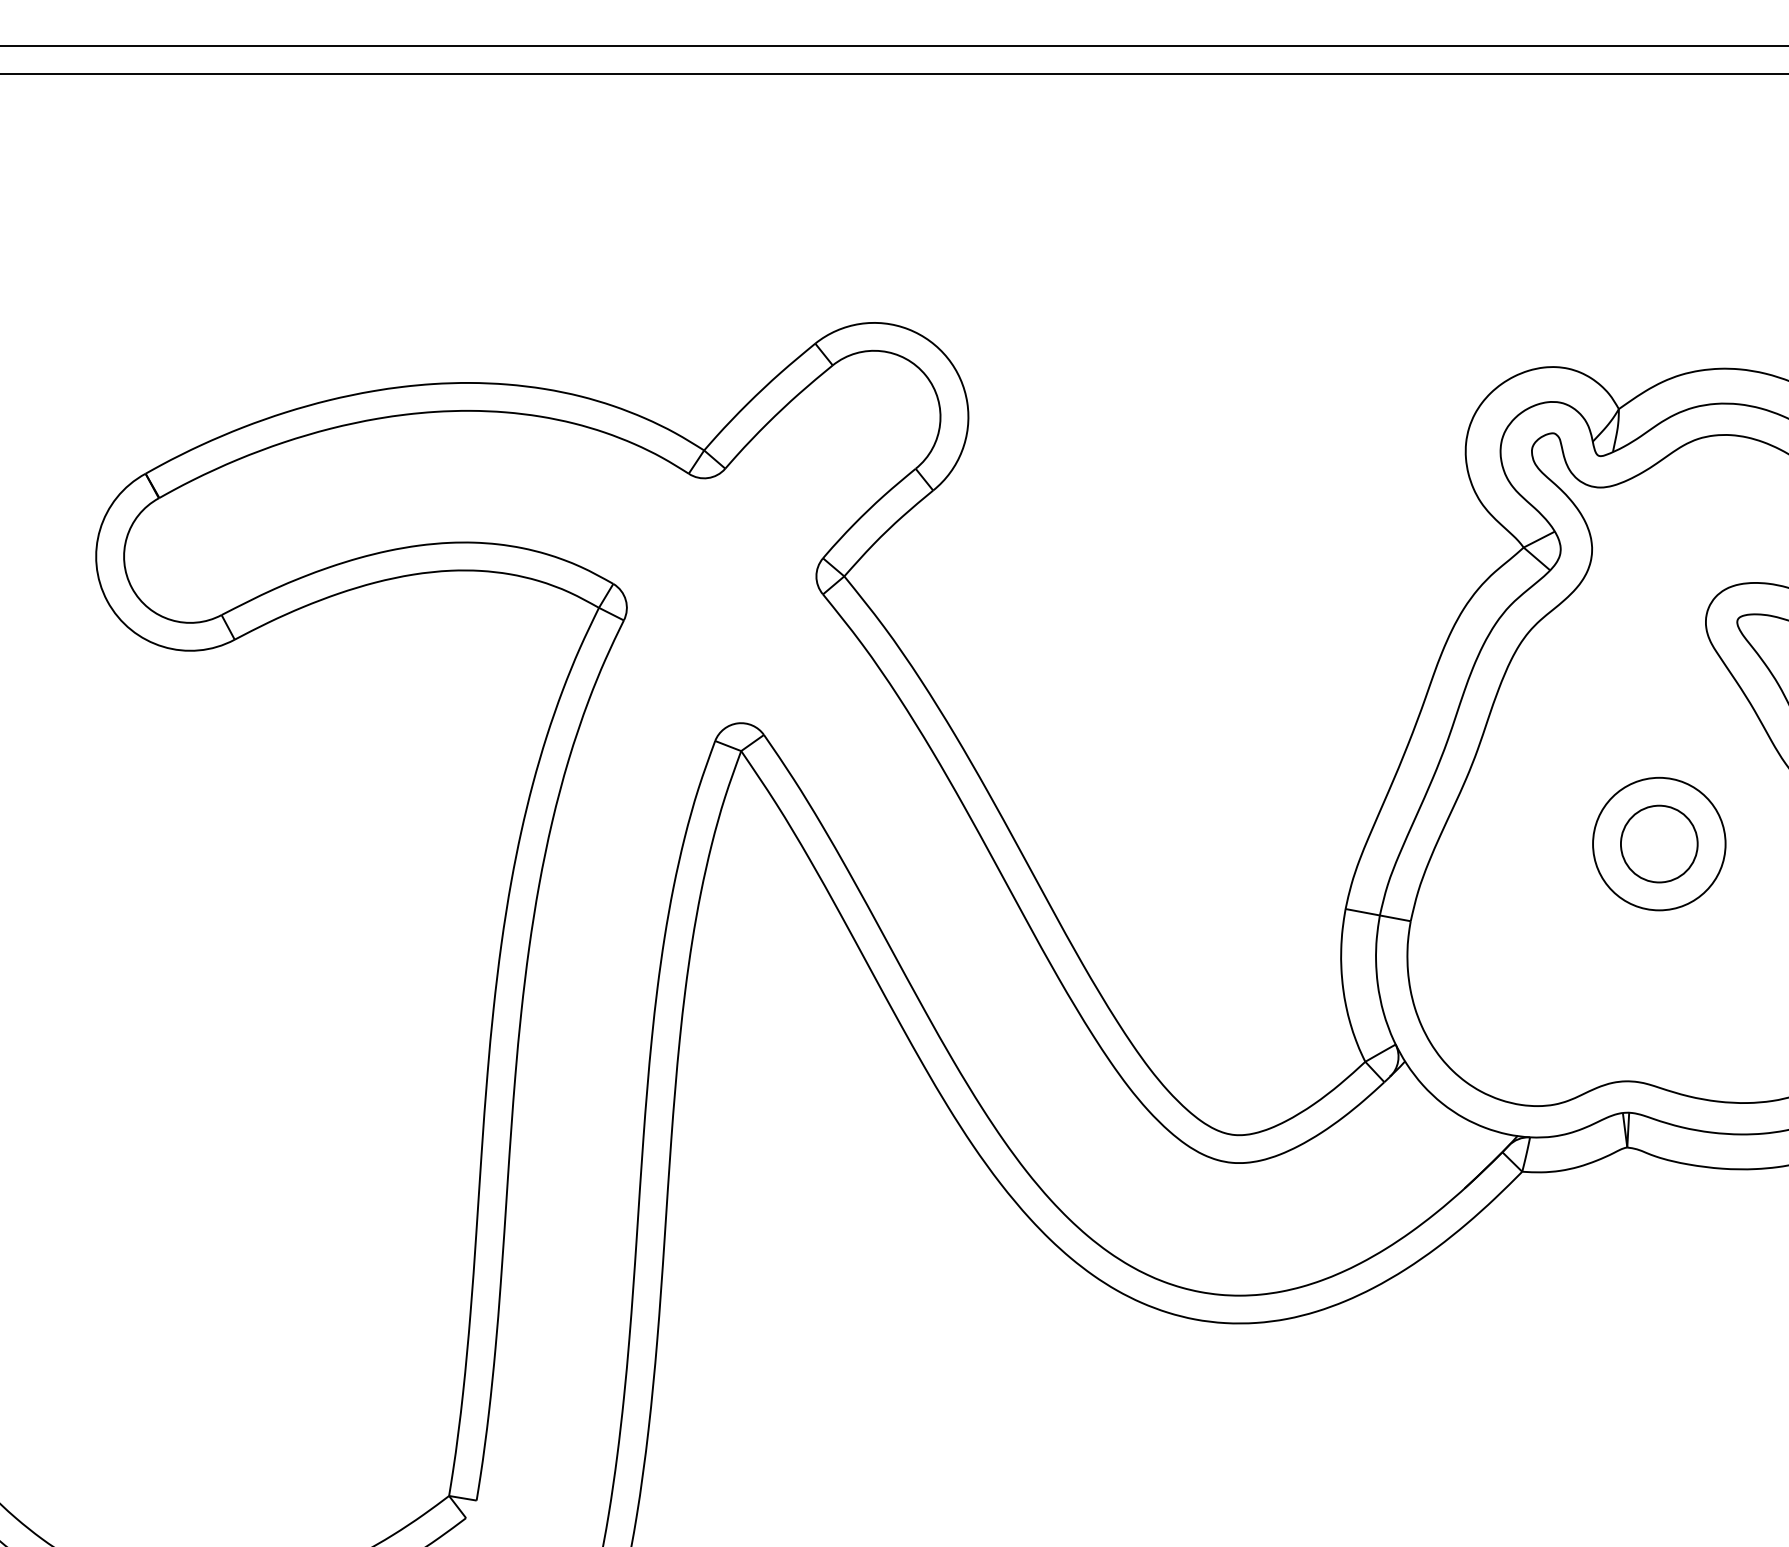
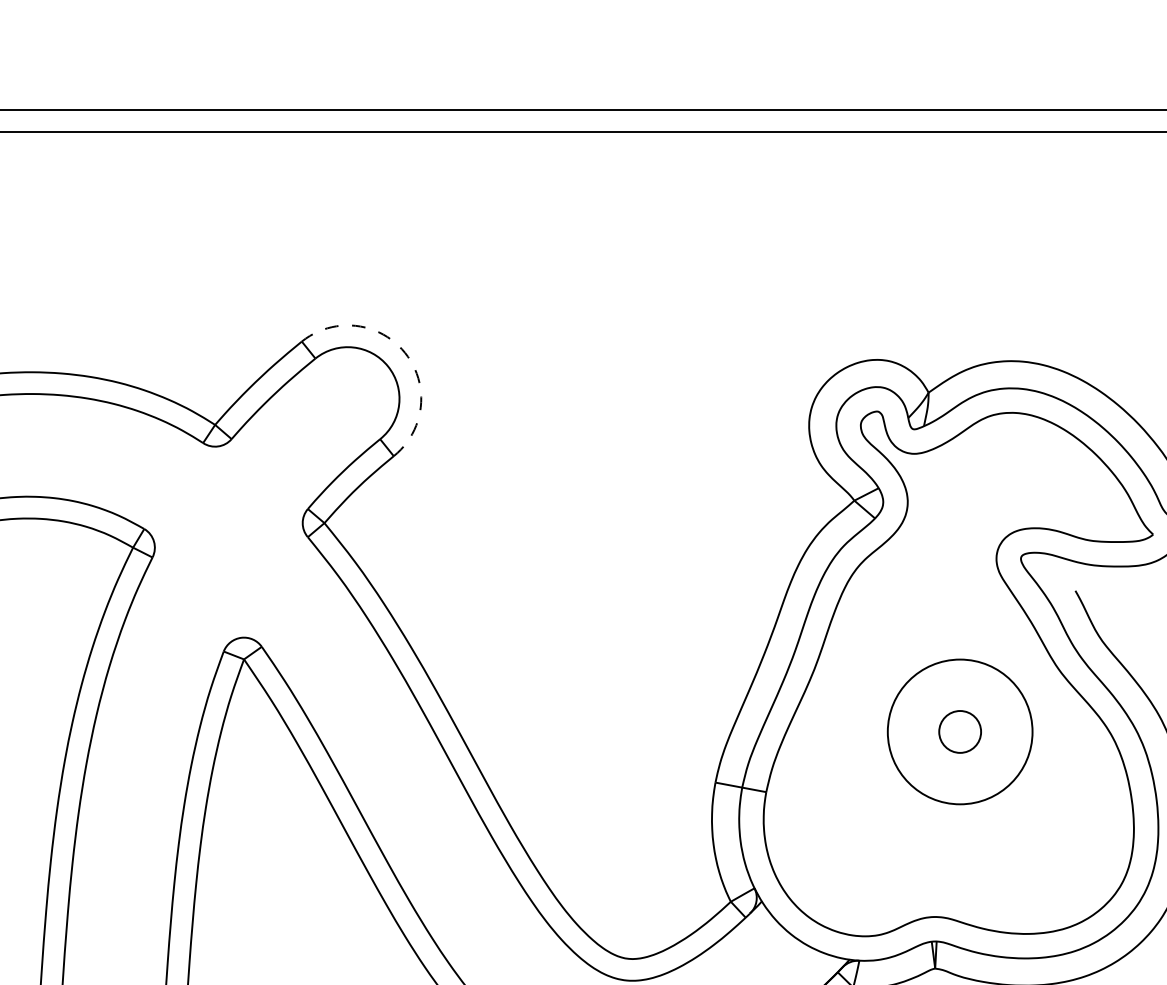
arc: (947, 358) -> (404, 353), solid -> dashed
circle: (1658, 843) -> (959, 731), size x0.7
circle: (1659, 843) -> (960, 731), size x1.4

